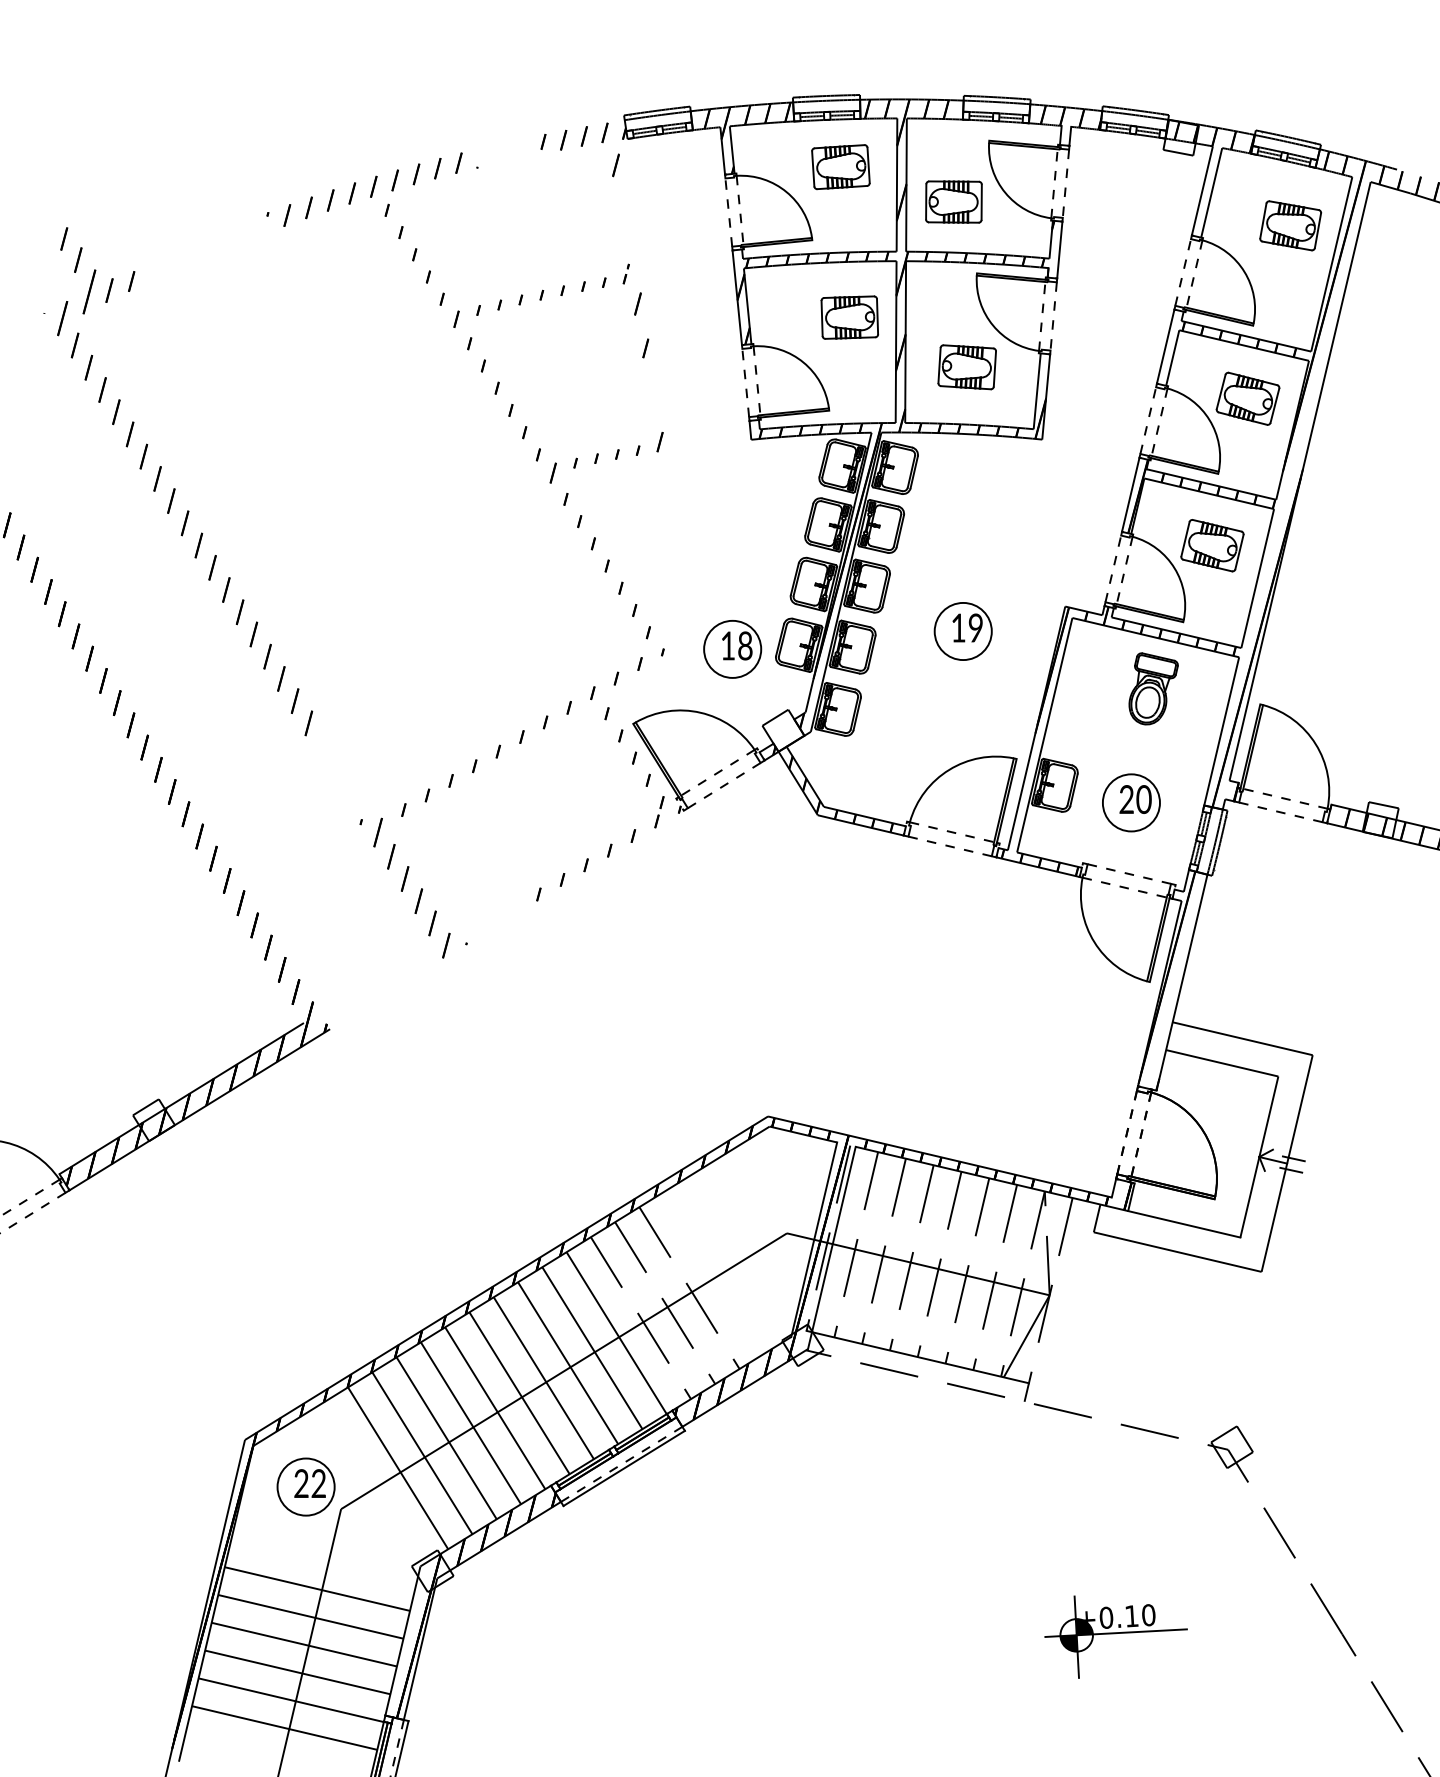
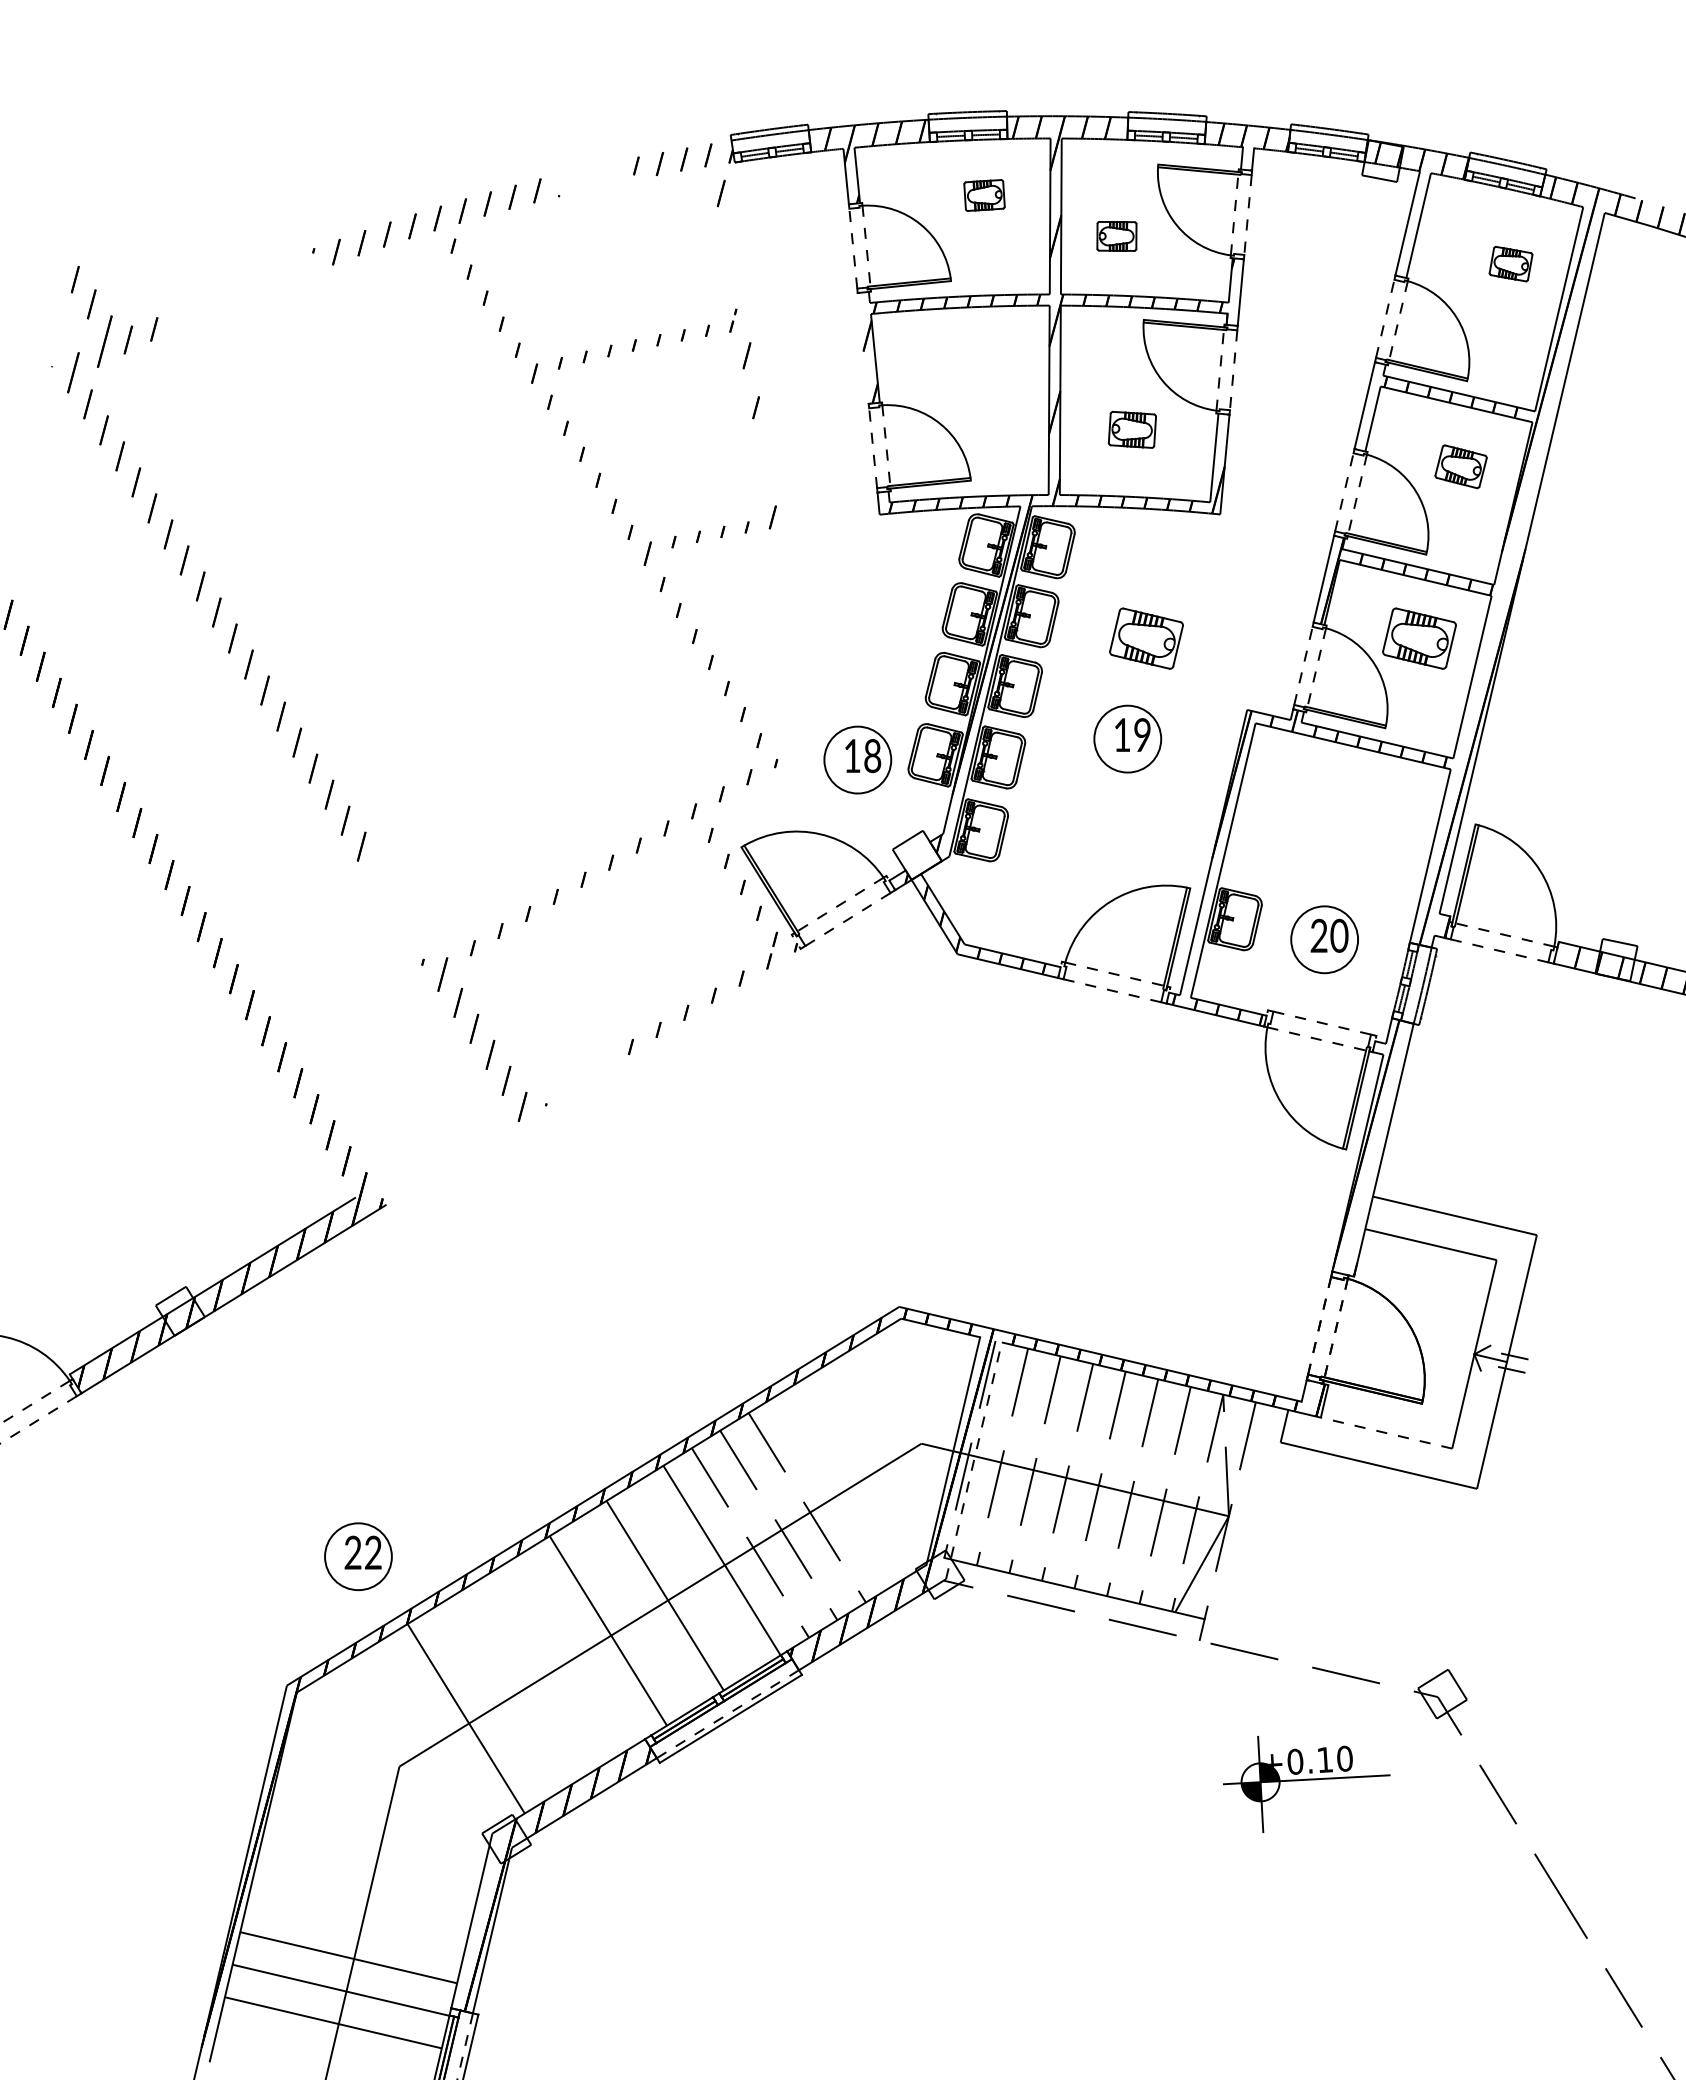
part: (840, 167) -> (984, 195), size x0.6
part: (953, 202) -> (1116, 236), size x0.6
part: (1290, 225) -> (1510, 263), size x0.6
line: (736, 297) -> (862, 348), removed
part: (849, 317) -> (994, 371), removed
part: (967, 367) -> (1132, 429), size x0.7
part: (1247, 398) -> (1460, 466), size x0.7
part: (979, 545) -> (1146, 638), added
part: (1153, 688) -> (1350, 805), removed
line: (1184, 1224) -> (1386, 1433), solid -> dashed
line: (831, 1247) -> (973, 1460), solid -> dashed
line: (592, 1347) -> (693, 1577), removed
line: (543, 1378) -> (636, 1613), removed
line: (494, 1408) -> (579, 1648), removed
line: (471, 1422) -> (551, 1665), removed
line: (446, 1438) -> (522, 1683), removed
line: (422, 1453) -> (494, 1701), removed
part: (306, 1486) -> (358, 1556), moved
line: (317, 1588) -> (371, 1859), removed
line: (310, 1616) -> (363, 1892), removed
part: (1115, 1637) -> (1306, 1784), moved
line: (303, 1644) -> (355, 1924), removed

